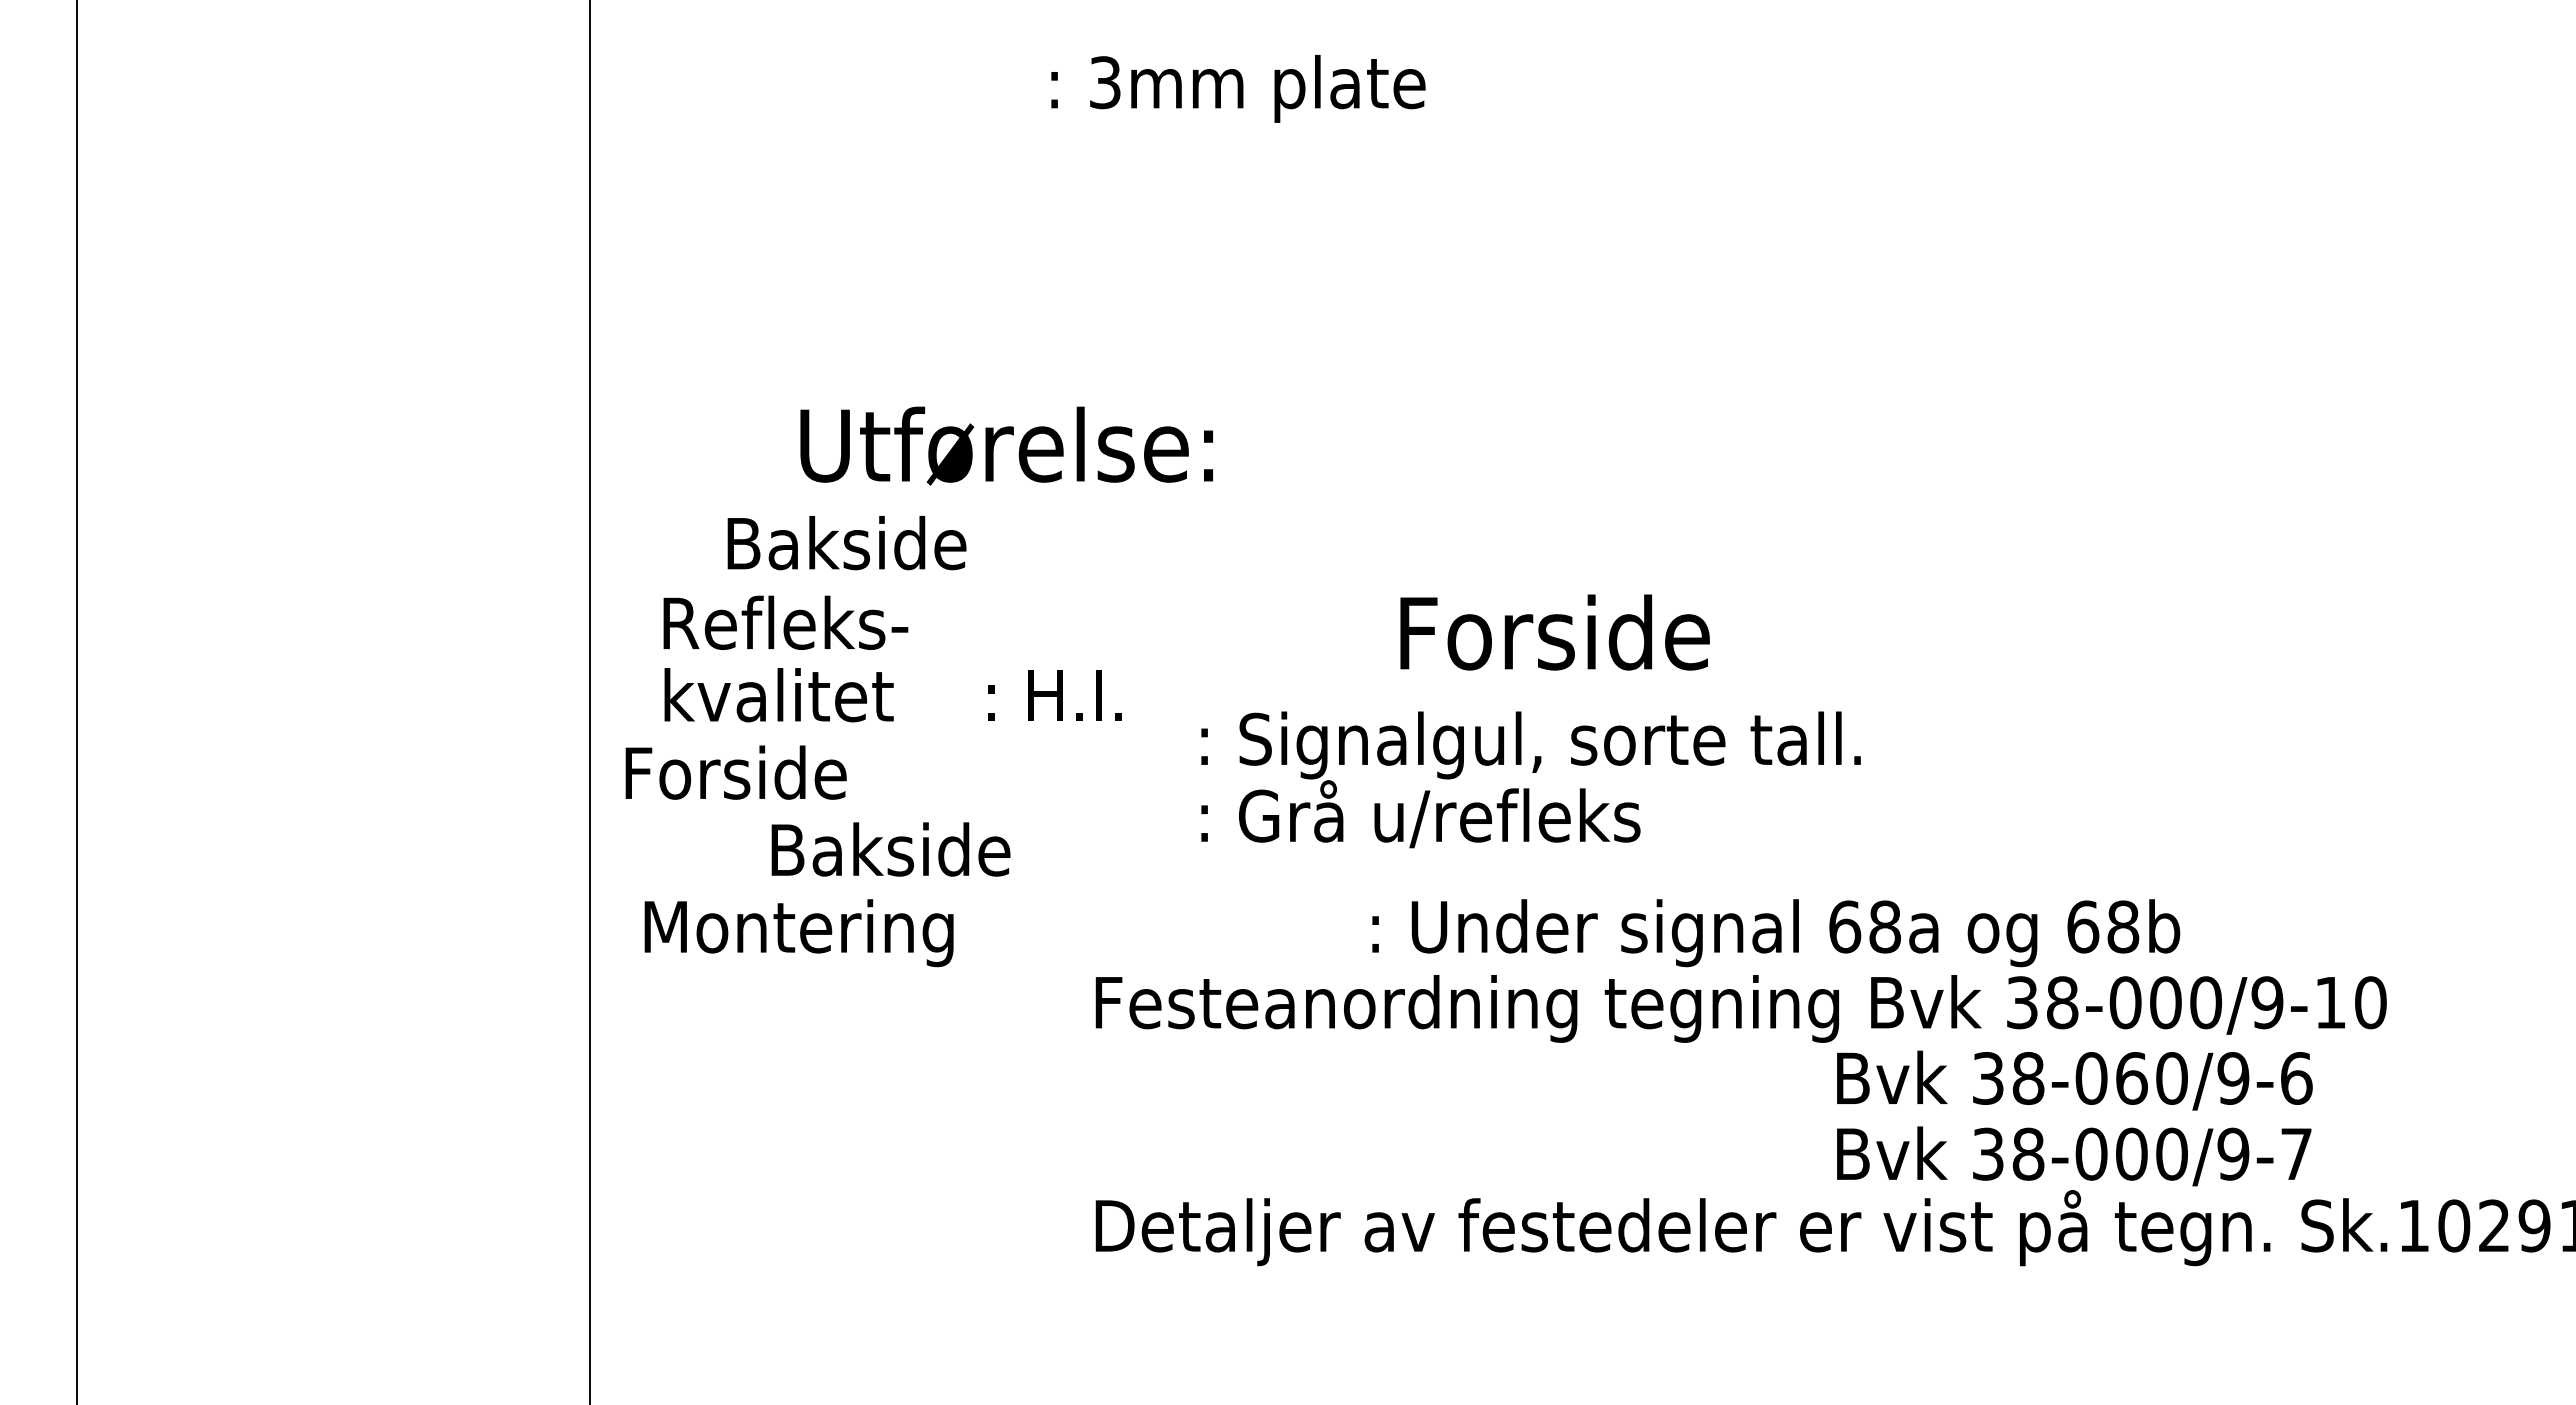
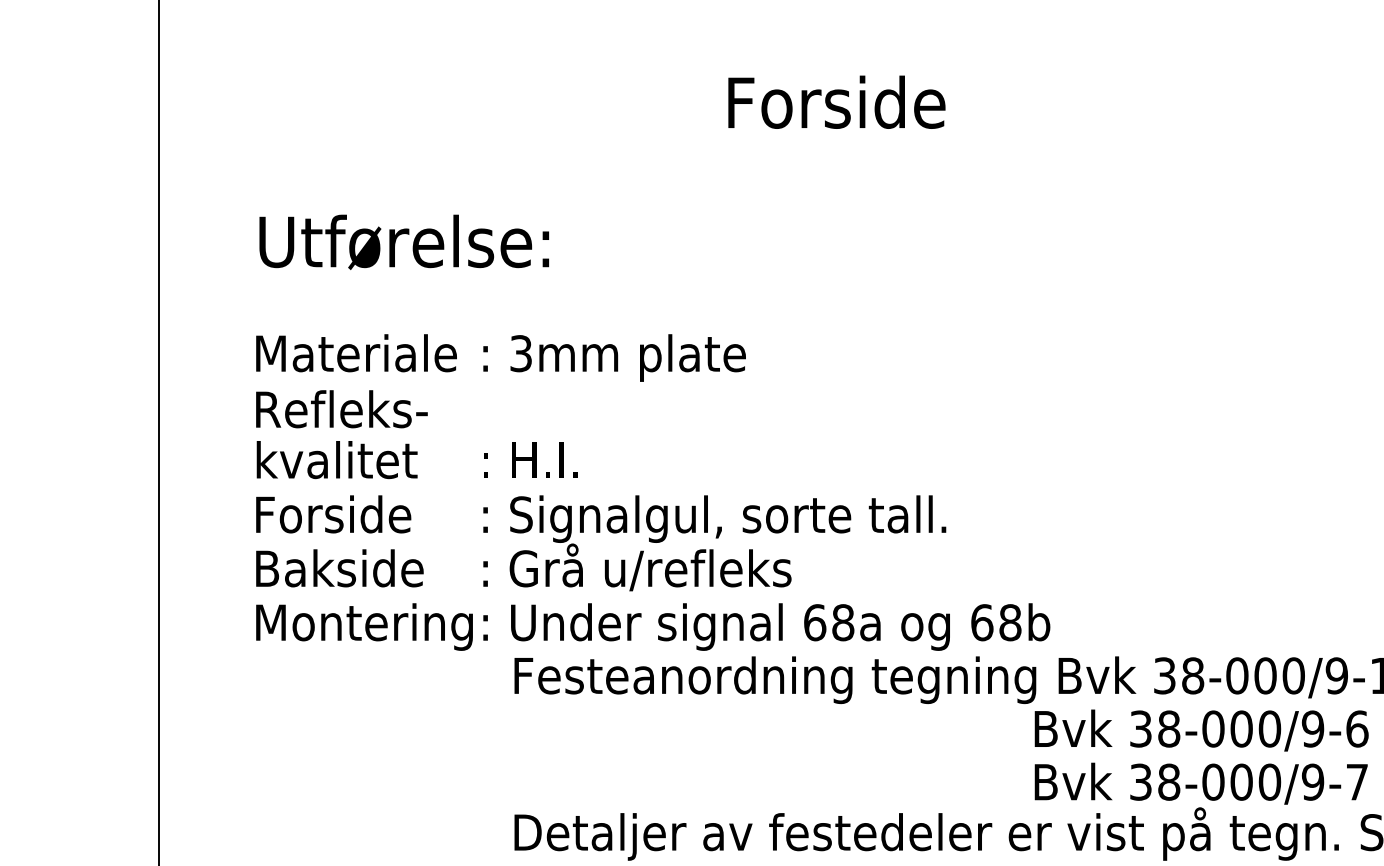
text: (1238, 88) -> (614, 357), moved
text: (1006, 445) -> (404, 241), moved
text: (873, 543) -> (358, 353), Bakside -> Materiale
text: (1554, 632) -> (836, 102), moved
text: (892, 658) -> (416, 434), moved
text: (735, 772) -> (333, 514), moved
text: (1530, 779) -> (714, 543), moved
text: (890, 849) -> (339, 568), moved
text: (798, 933) -> (364, 627), moved
text: (1776, 933) -> (766, 627), moved
text: (2131, 1078) -> (1241, 729), 38-060/9-6 -> 38-000/9-6

